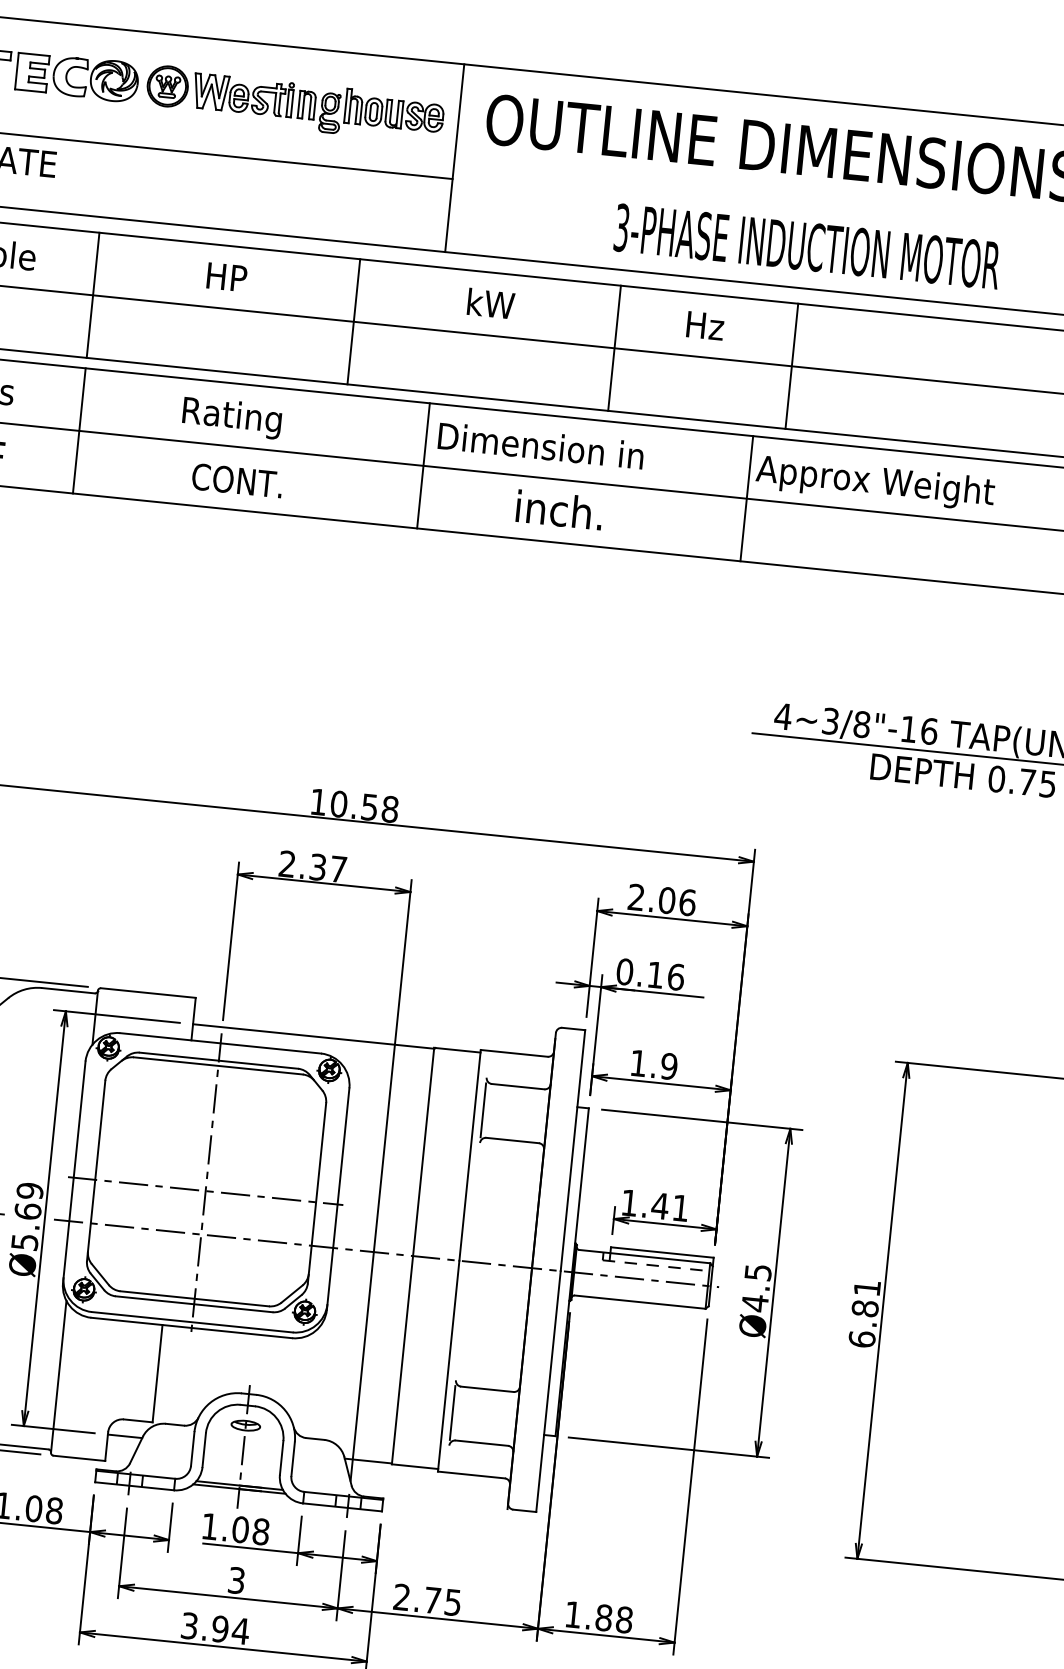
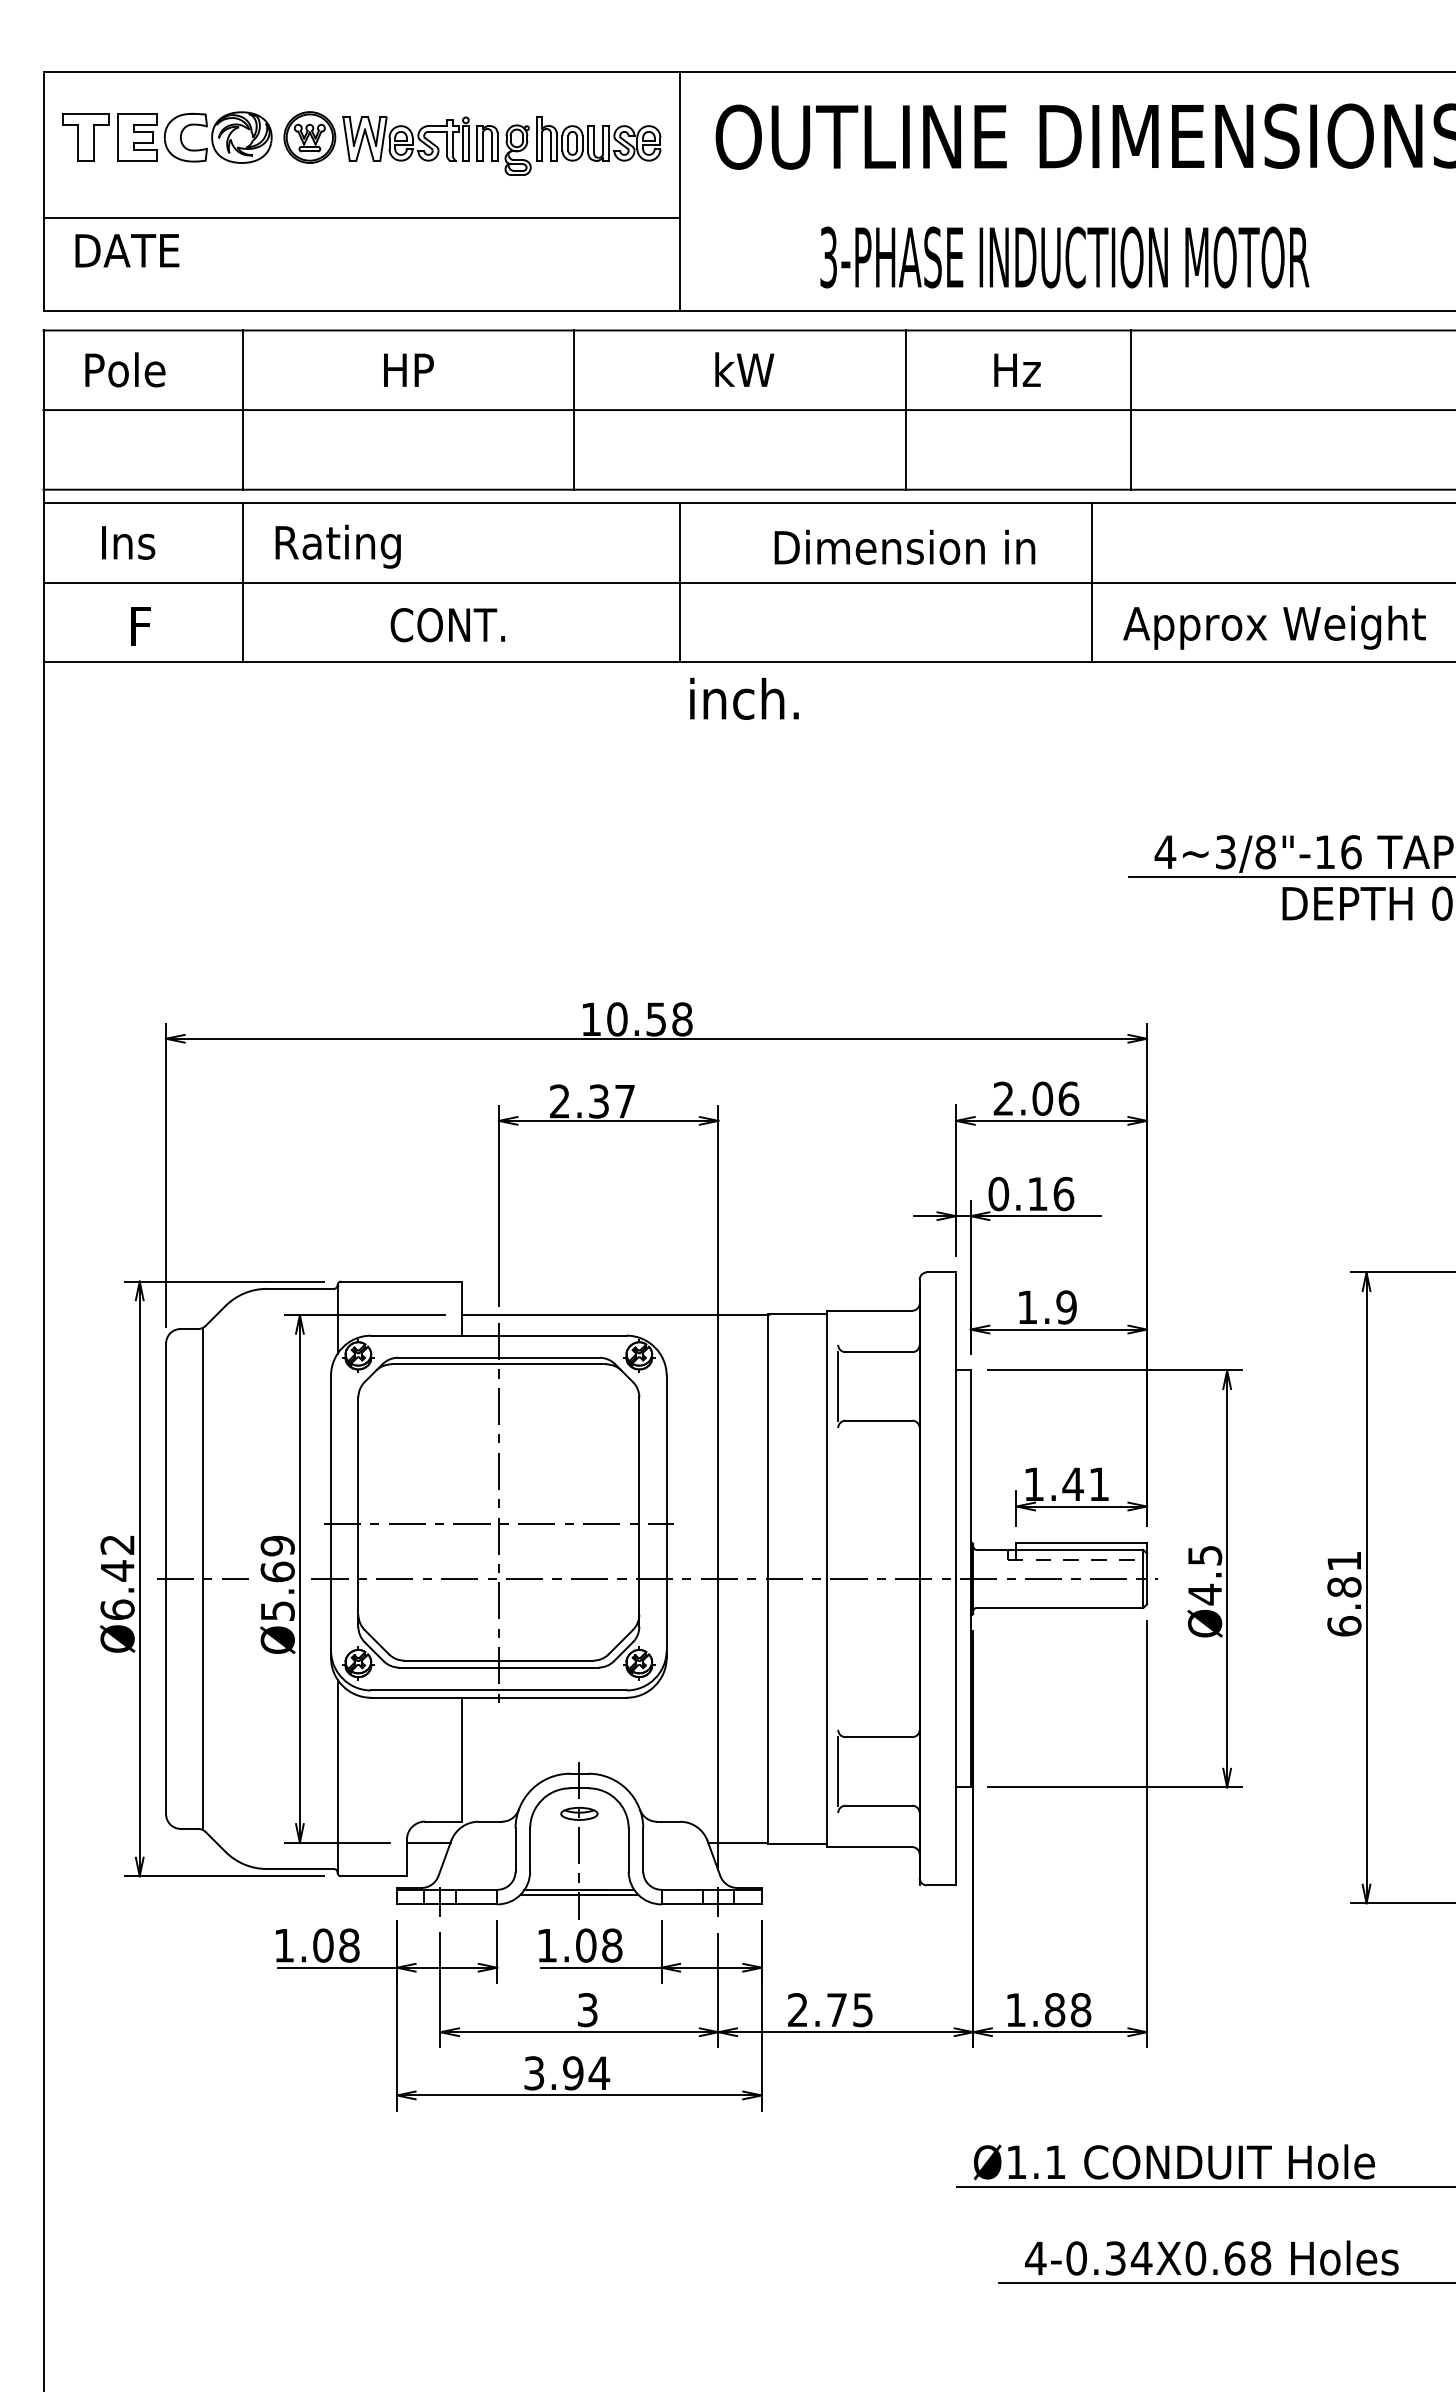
text: (807, 246) -> (1064, 257), moved
text: (231, 417) -> (337, 546), moved
text: (540, 445) -> (904, 546), moved
text: (875, 483) -> (1274, 627), moved
text: (559, 509) -> (744, 698), moved

